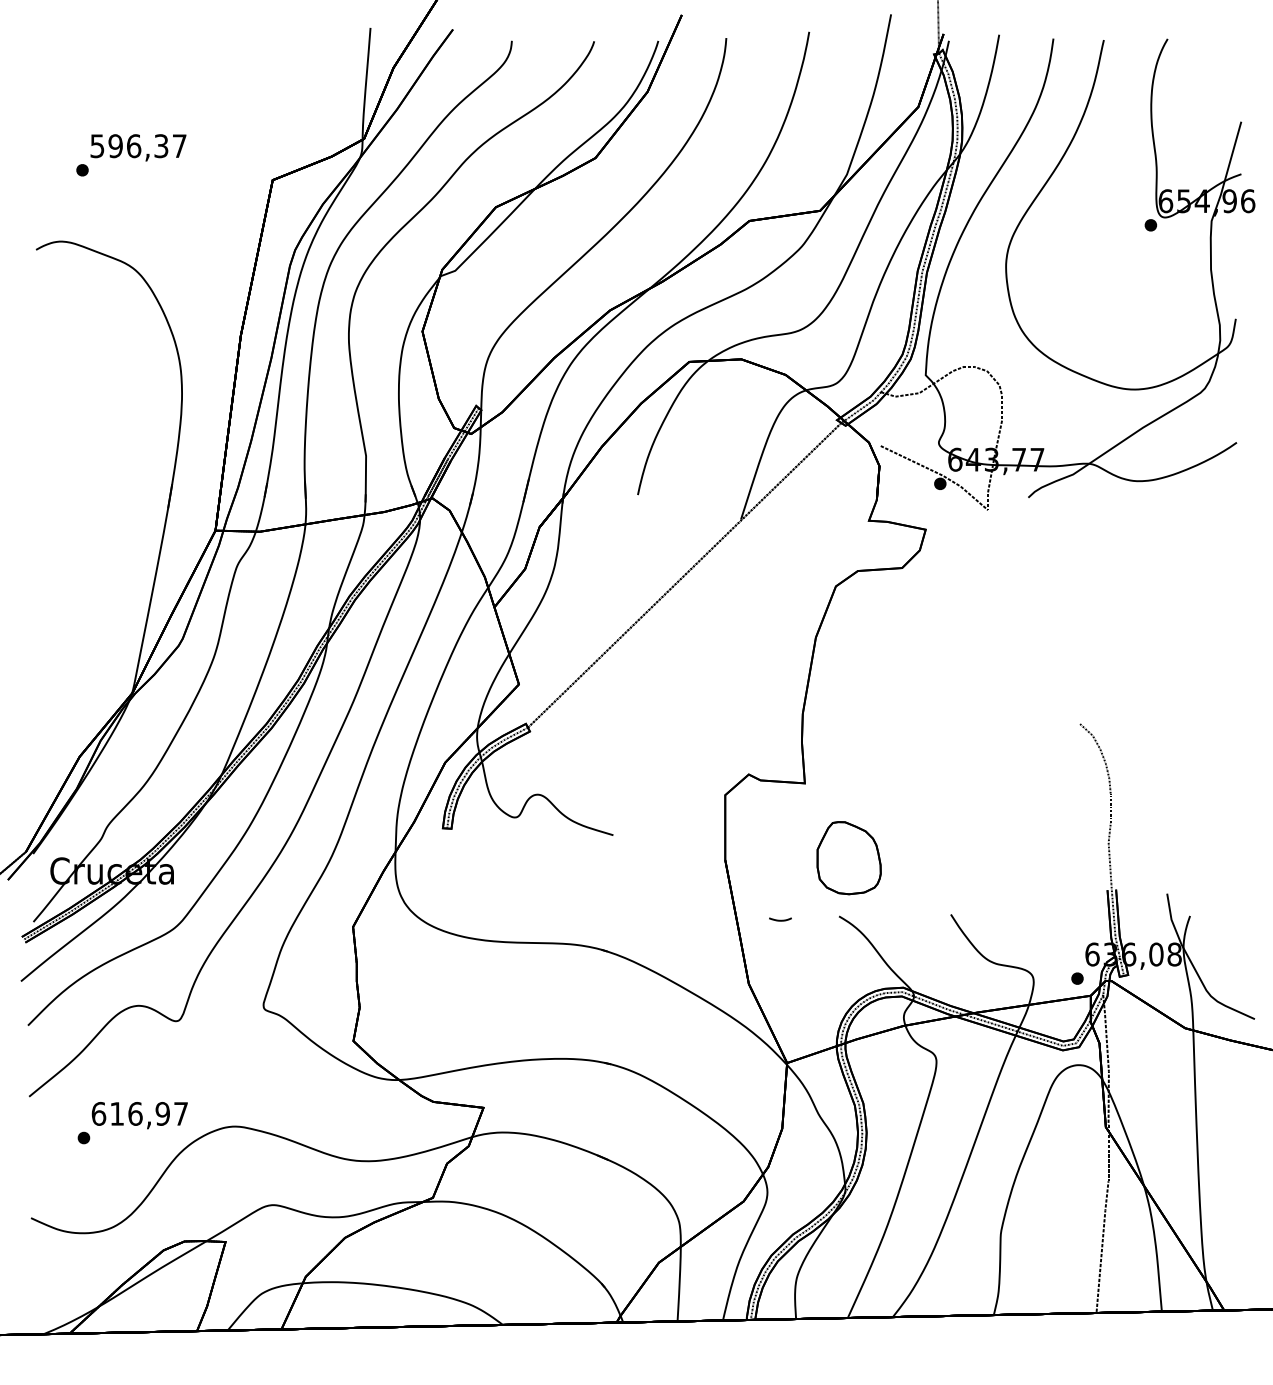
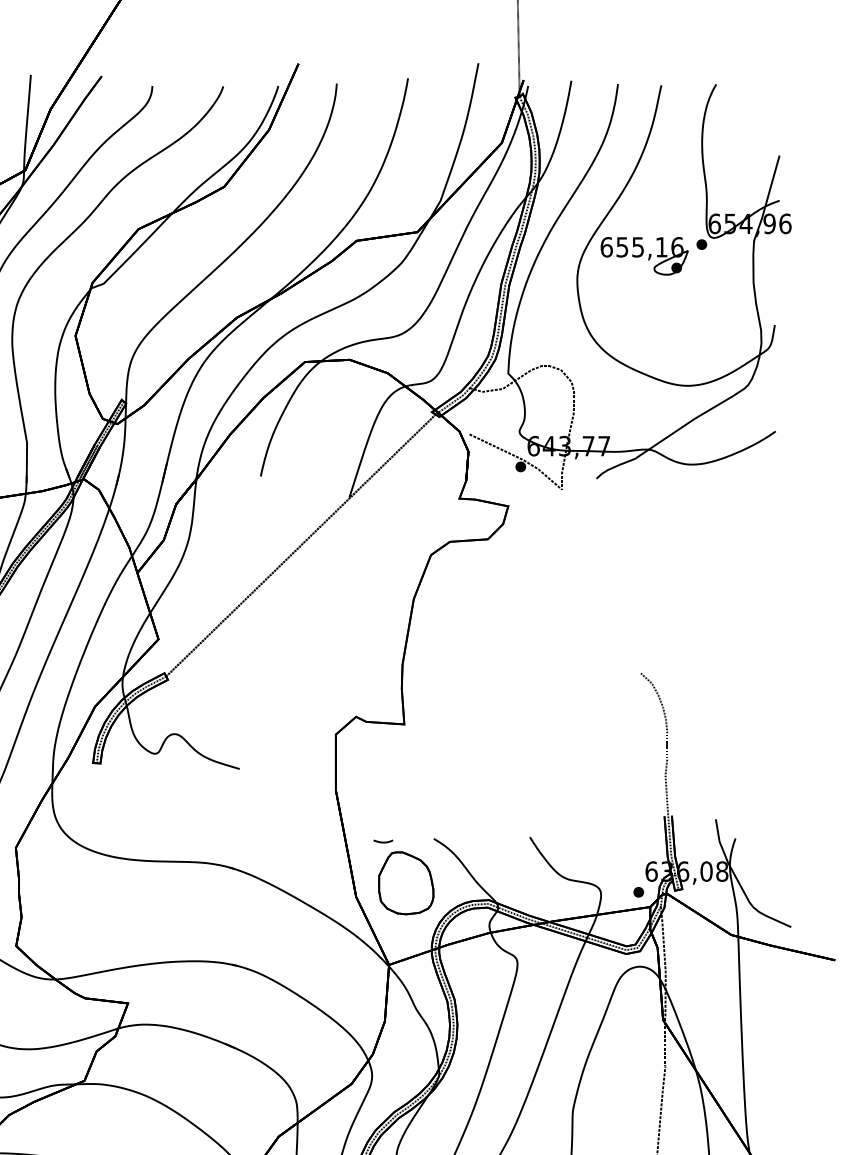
part: (1084, 238) -> (644, 255), added
part: (848, 858) -> (405, 883), moved

